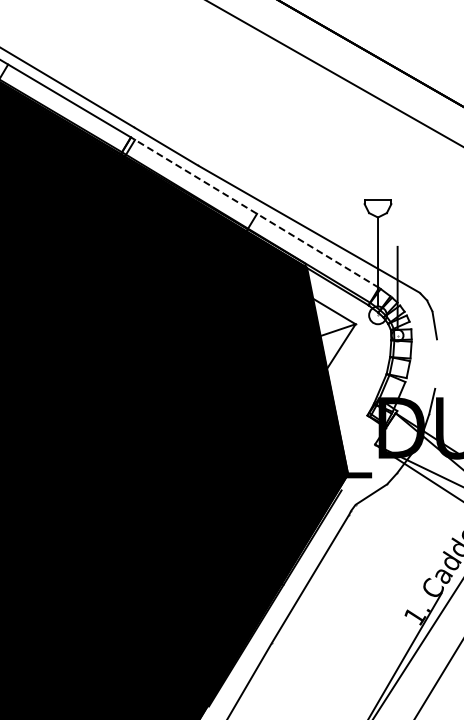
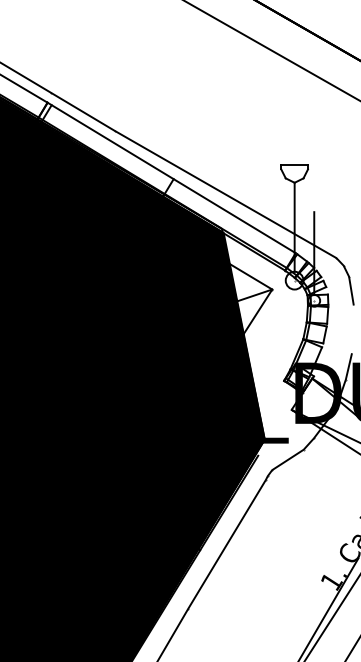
line: (254, 212) -> (171, 177), dashed -> solid

